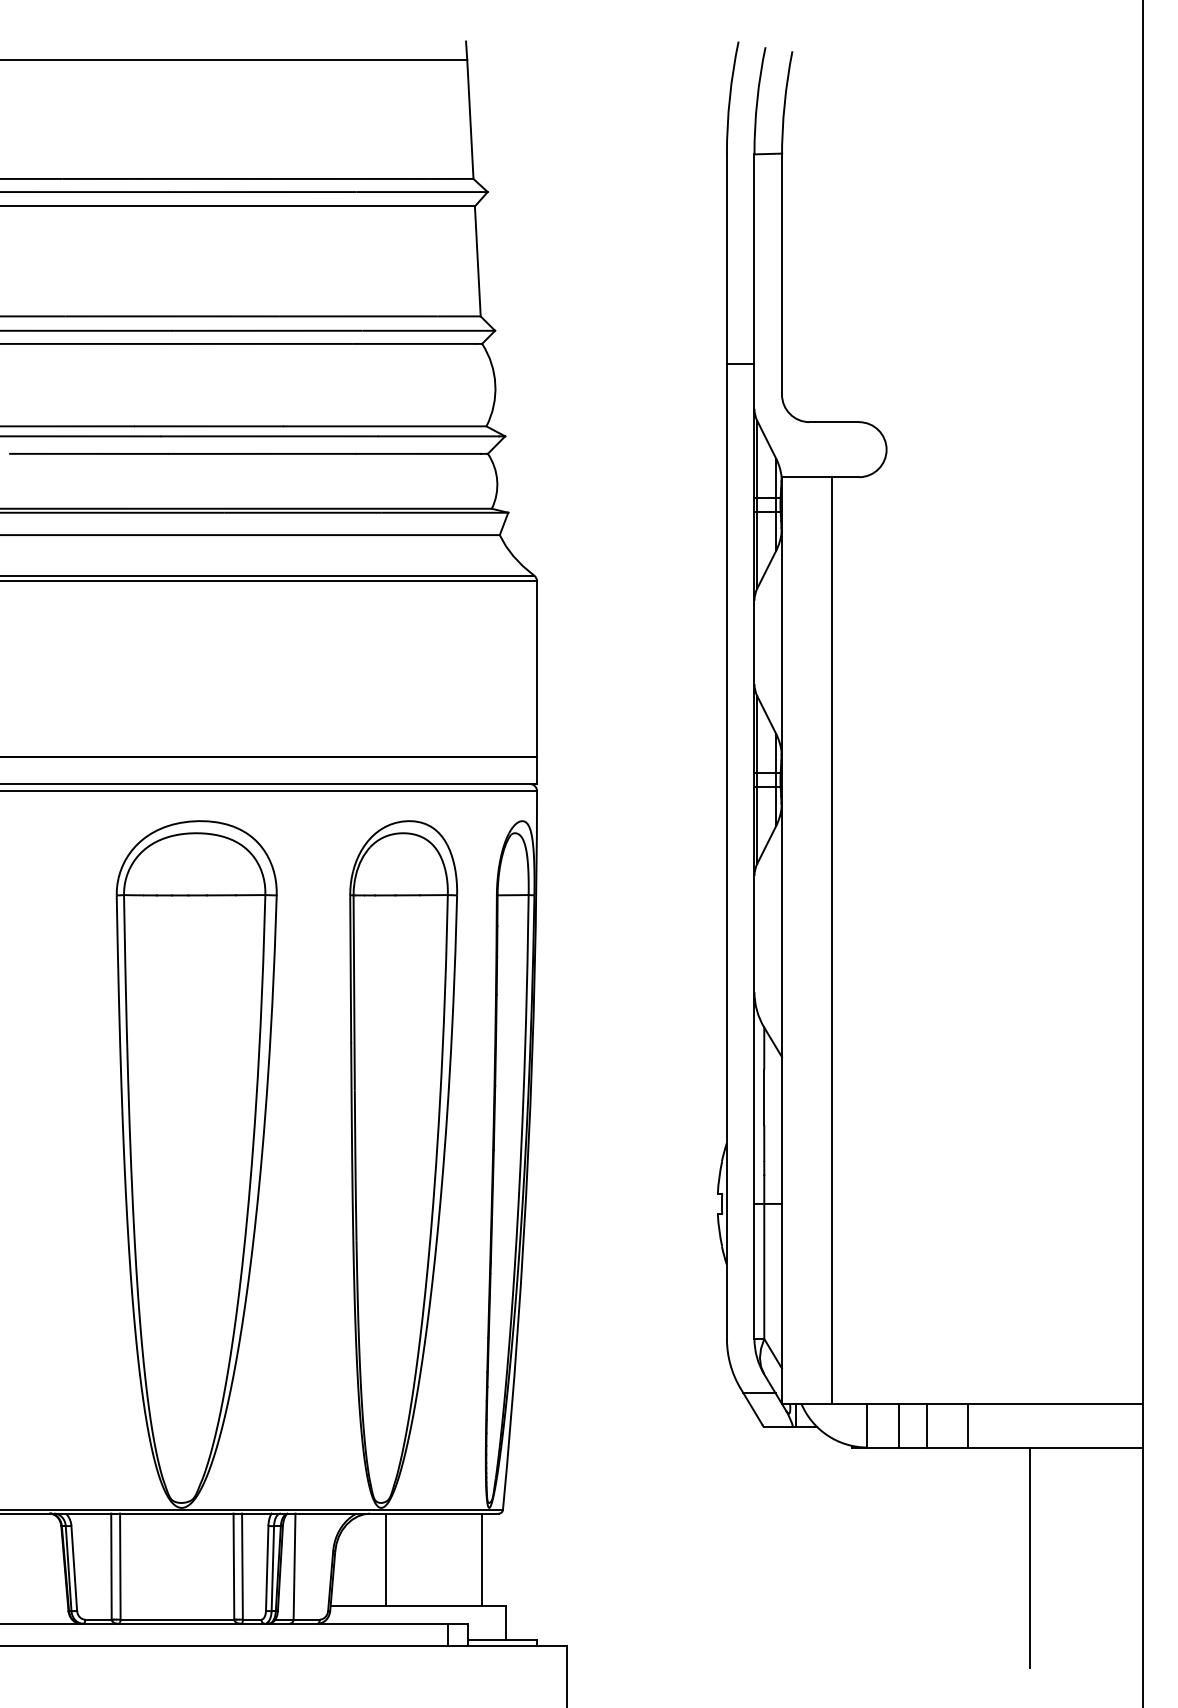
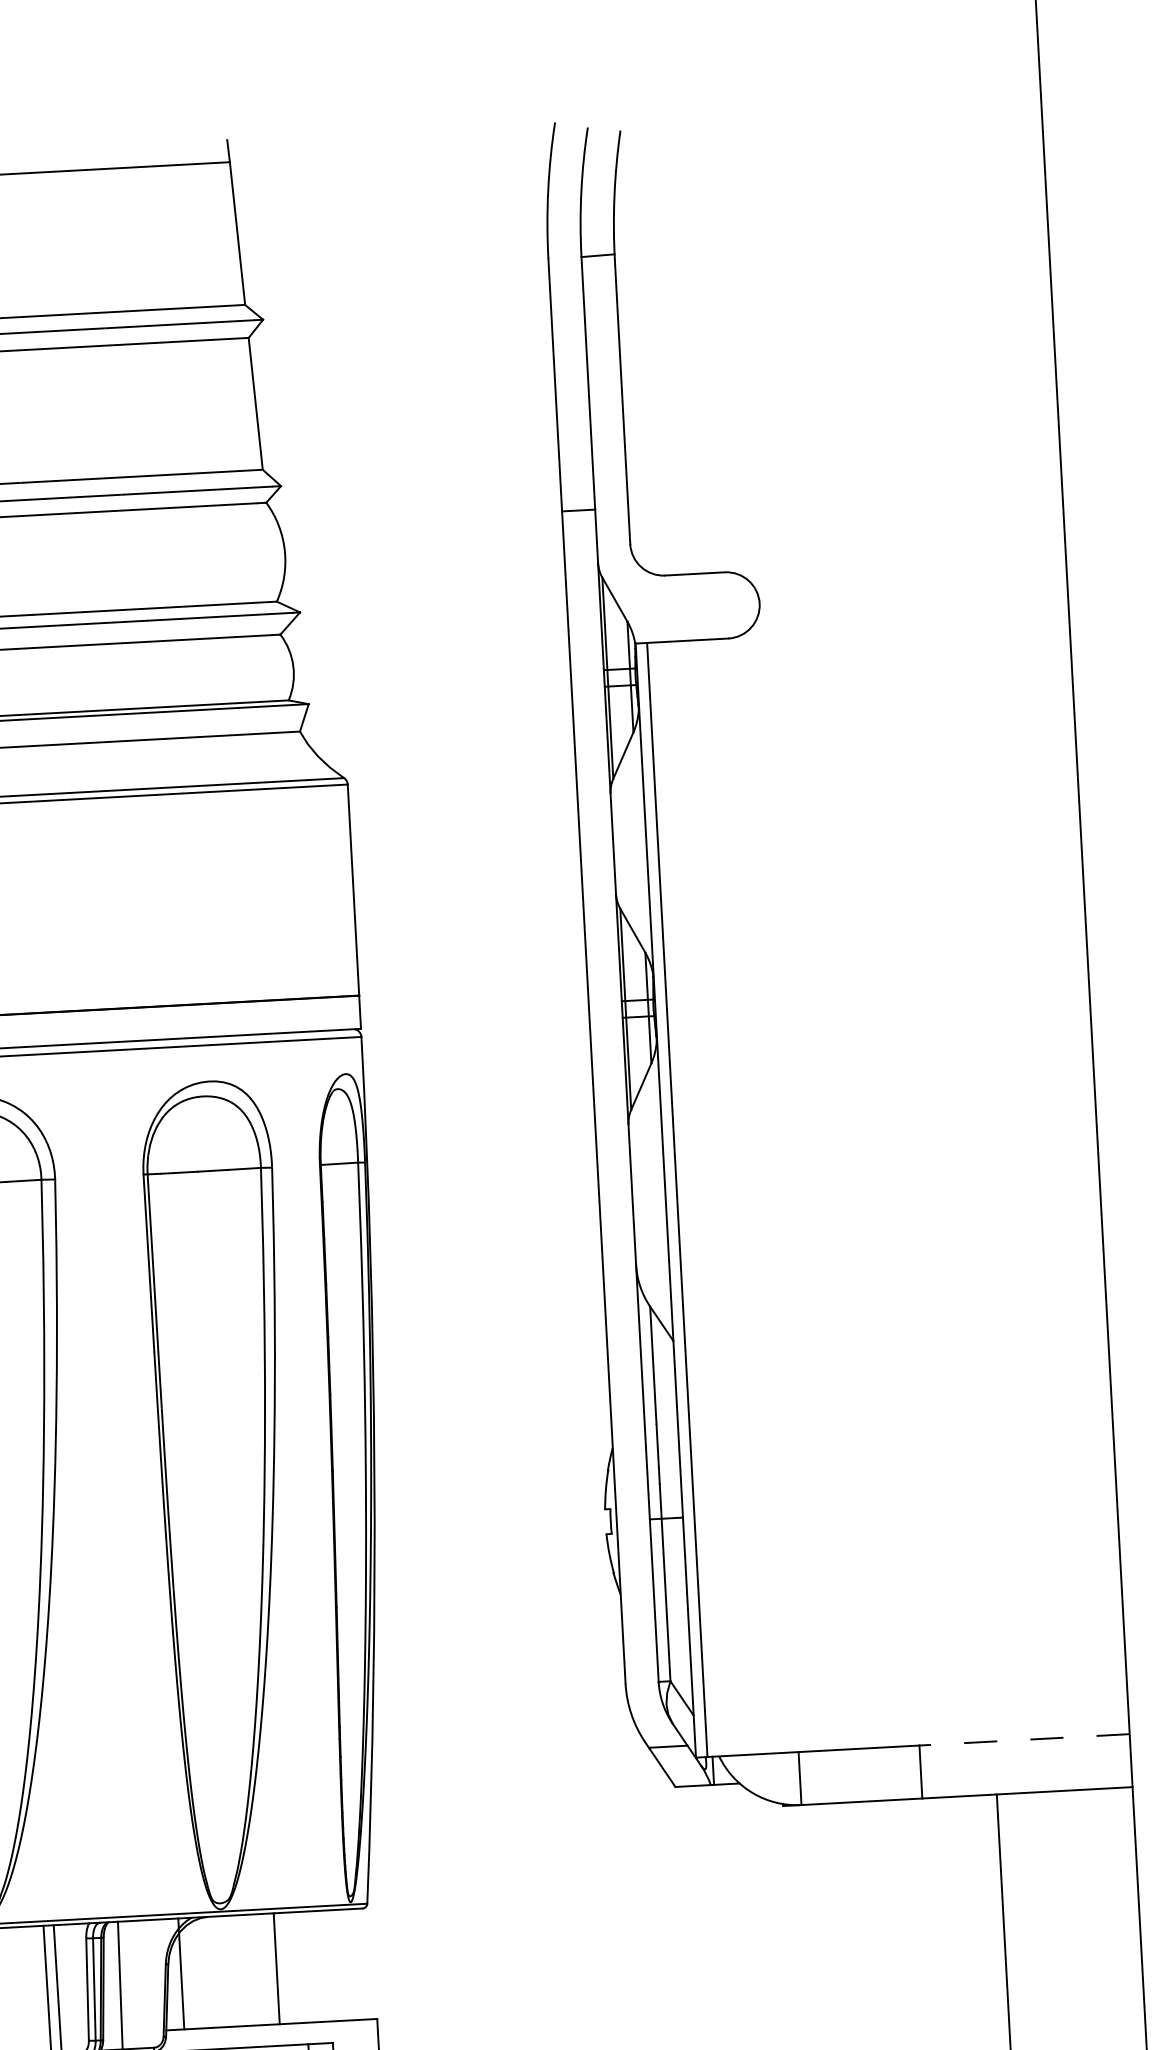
line: (831, 940) -> (677, 1200), moved
line: (1054, 1403) -> (1023, 1739), solid -> dashed
line: (899, 1425) -> (838, 1776), removed
line: (926, 1425) -> (871, 1774), removed
line: (385, 1559) -> (181, 1973), moved
line: (481, 1559) -> (276, 1968), moved

